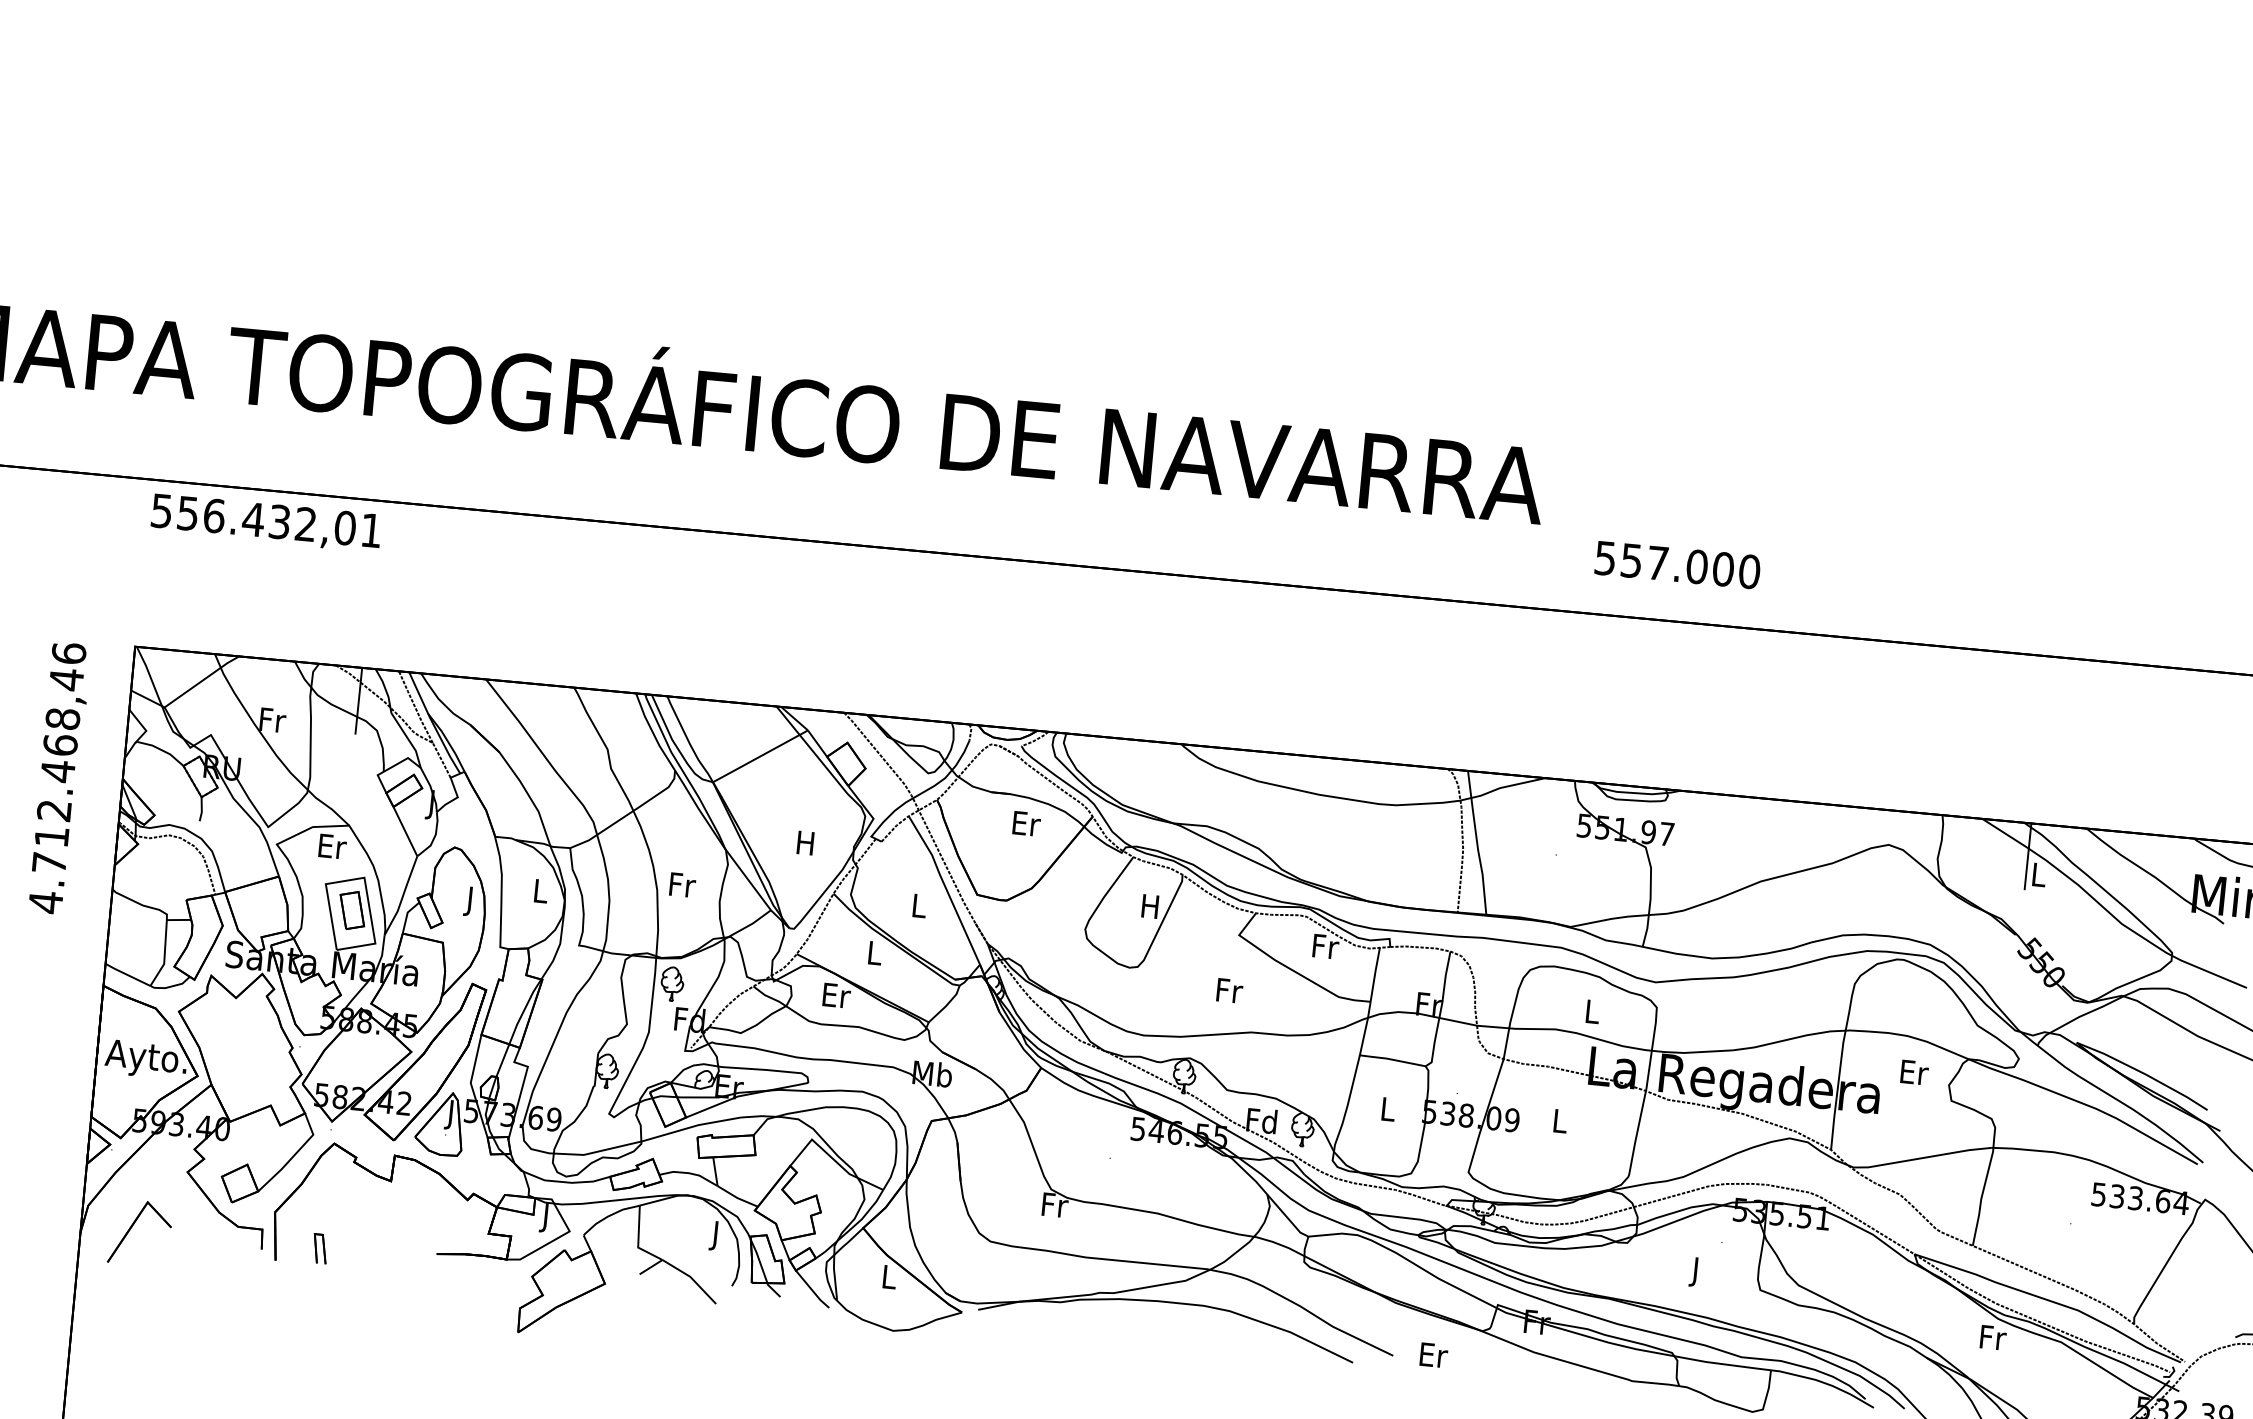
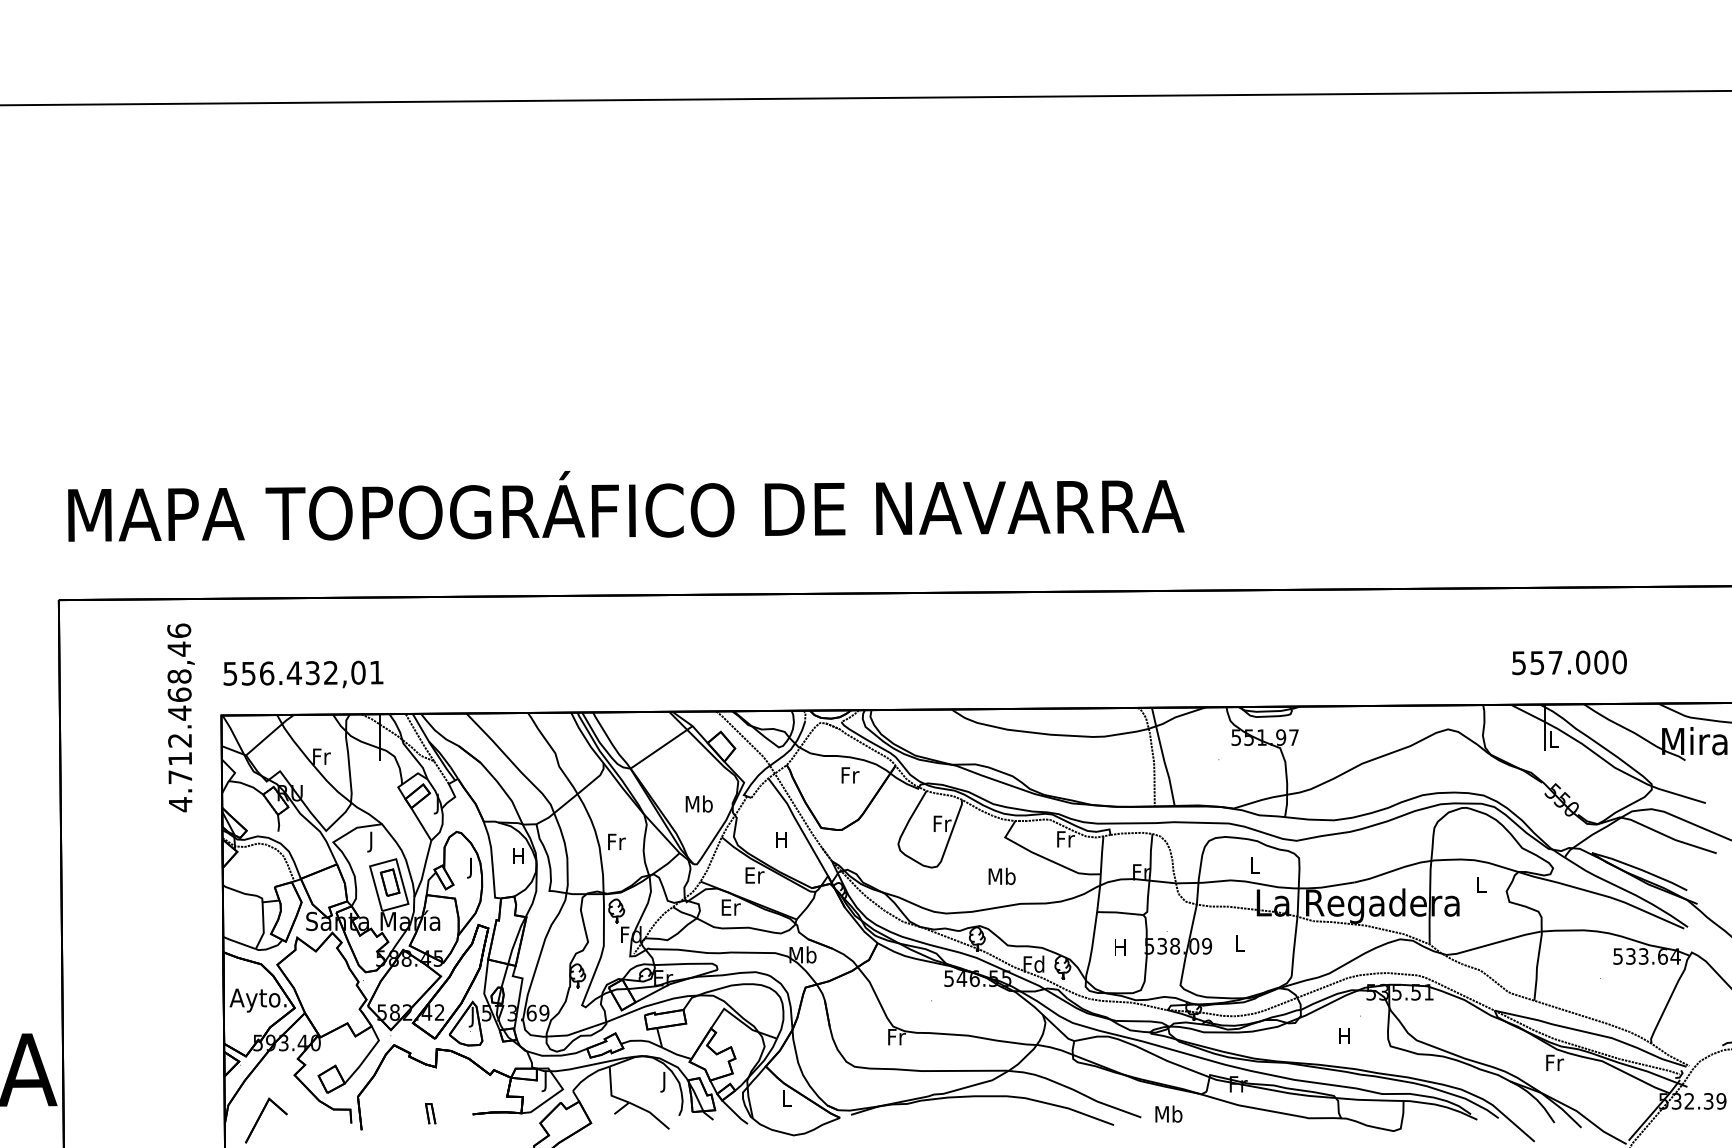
text: (266, 522) -> (303, 674), moved
text: (1677, 564) -> (1569, 662), moved
text: (58, 777) -> (180, 717), moved
text: (1026, 824) -> (850, 775), Er -> Fr
text: (805, 841) -> (698, 803), H -> Mb
text: (331, 848) -> (371, 841), Er -> J
text: (539, 890) -> (518, 855), L -> H
text: (918, 905) -> (781, 839), L -> H
text: (1151, 906) -> (942, 823), H -> Fr
text: (874, 953) -> (754, 875), L -> Er
text: (1228, 989) -> (1001, 875), Fr -> Mb
text: (1913, 1073) -> (1481, 885), Er -> L
text: (1388, 1109) -> (1120, 947), L -> H
part: (319, 1248) -> (430, 1113), moved
text: (1695, 1272) -> (1344, 1038), J -> H
text: (1432, 1354) -> (1168, 1113), Er -> Mb

